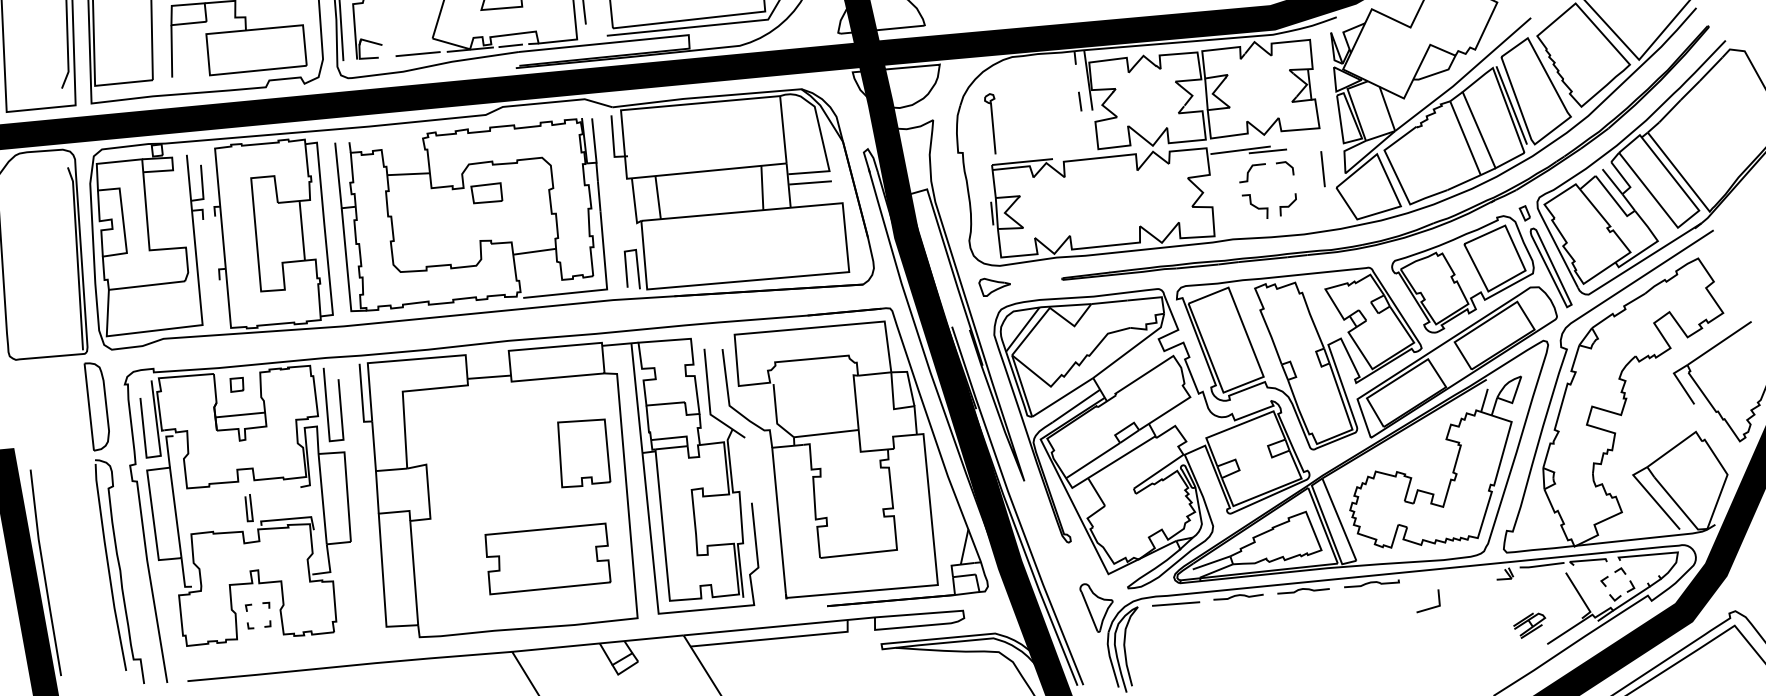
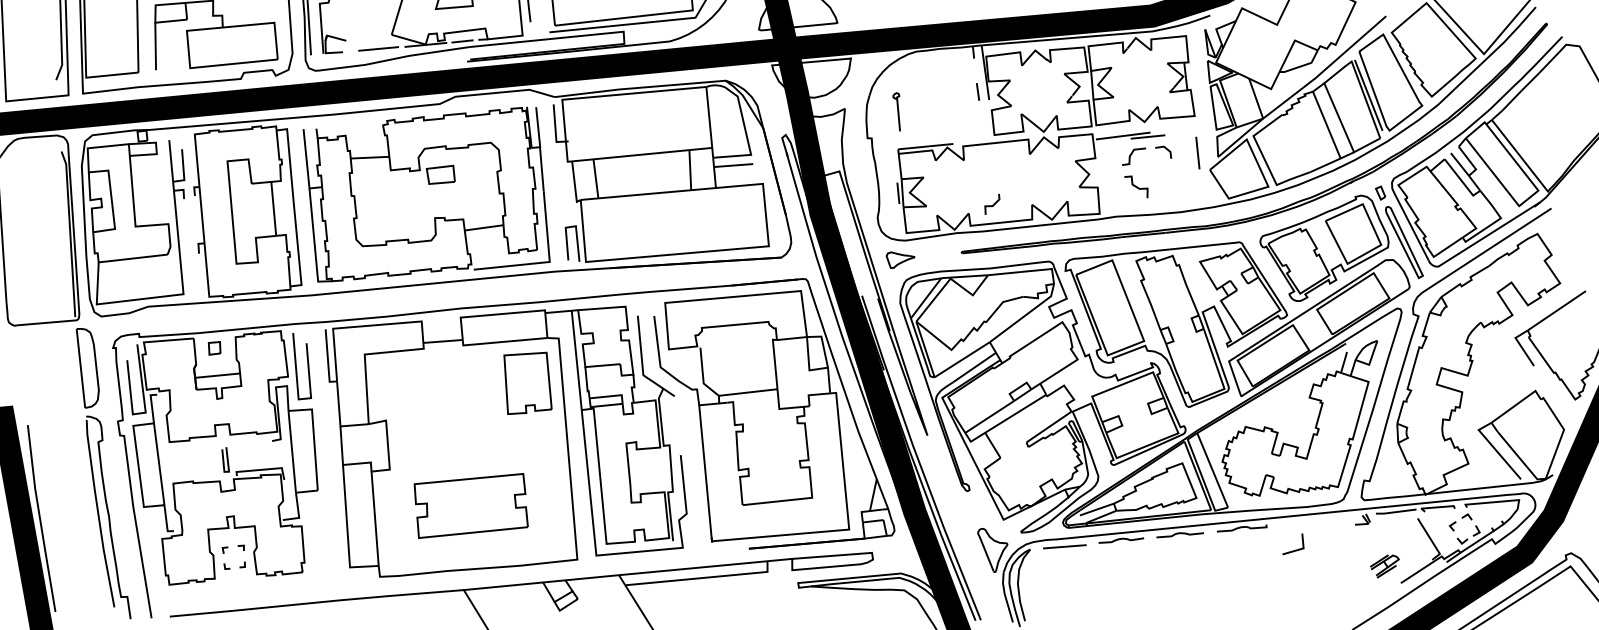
part: (990, 123) -> (896, 111), size x0.7
line: (1289, 203) -> (993, 203), moved
part: (583, 452) -> (527, 382), moved
part: (547, 558) -> (470, 505), moved

